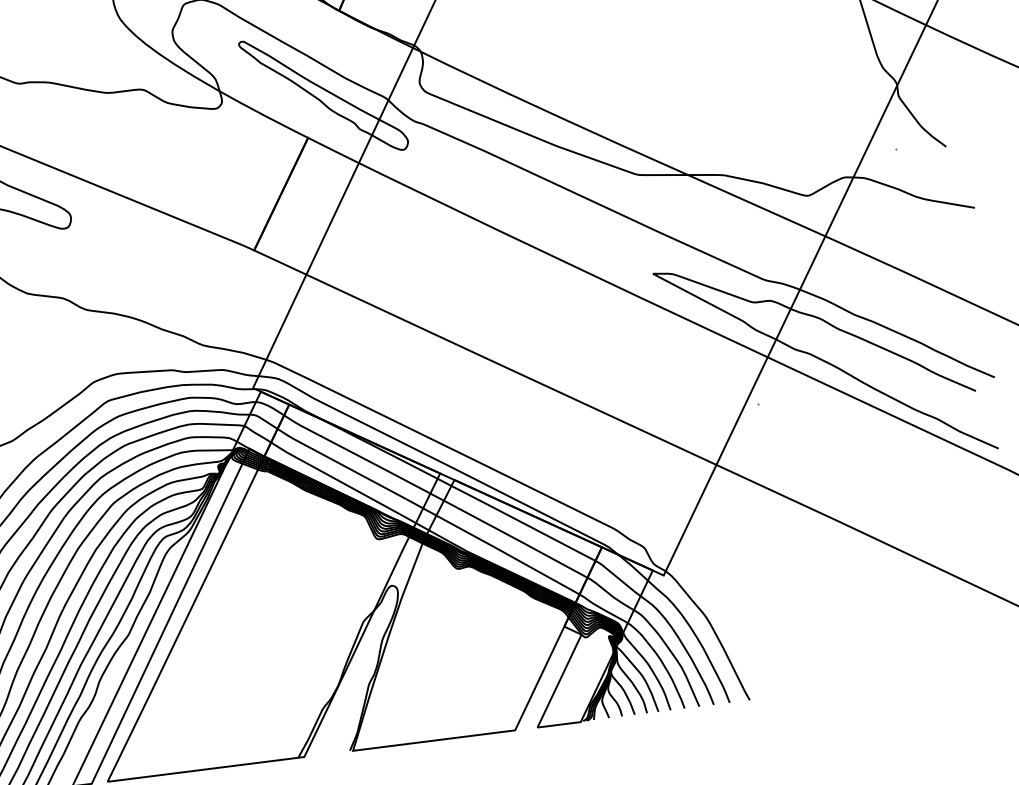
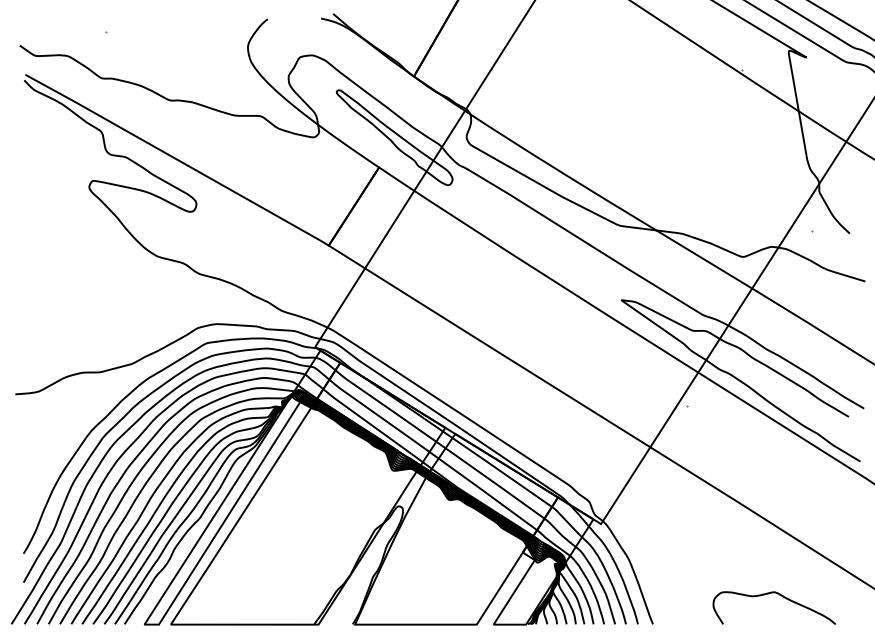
curve: (917, 642) -> (782, 597), added

